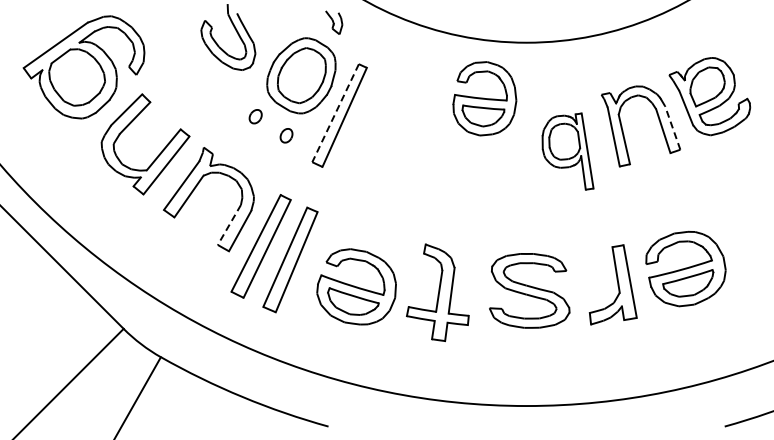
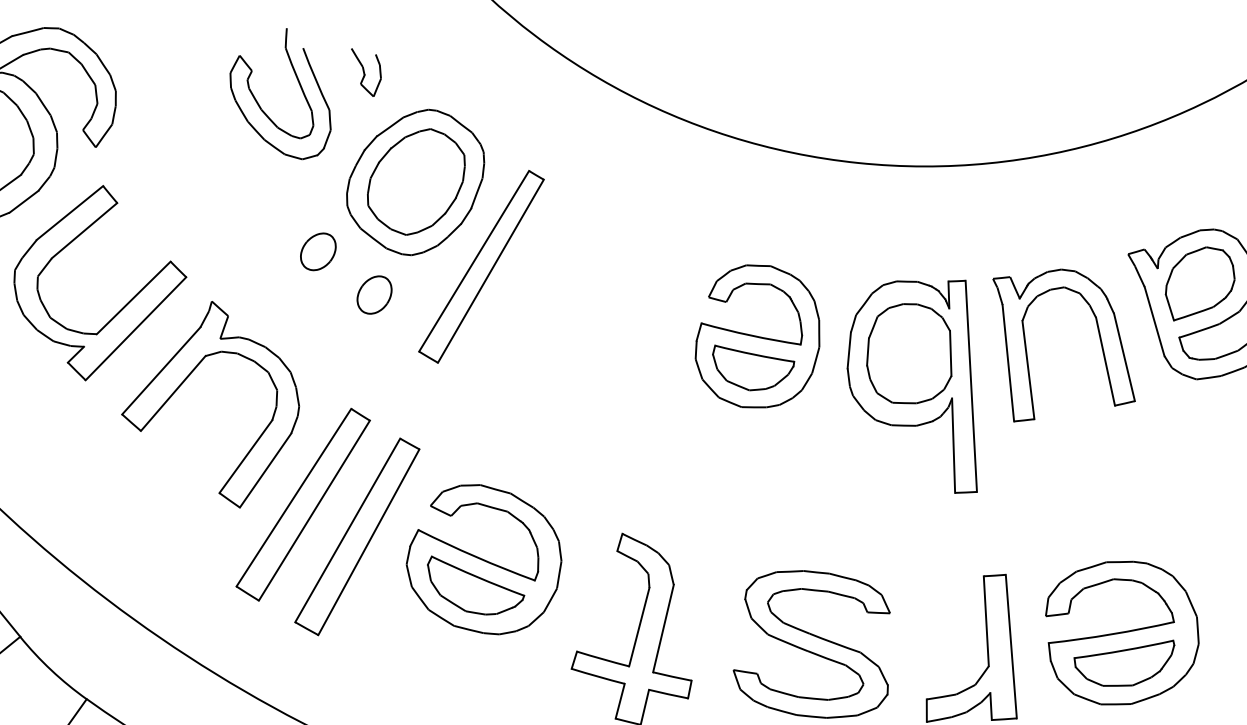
part: (334, 22) -> (366, 72), moved
part: (484, 98) -> (757, 336), moved
line: (335, 113) -> (473, 261), dashed -> solid
part: (255, 116) -> (318, 251), size x1.43
line: (672, 127) -> (1124, 356), dashed -> solid
part: (286, 135) -> (374, 294), size x1.43
part: (567, 151) -> (915, 381), size x1.43
line: (229, 225) -> (246, 457), dashed -> solid
part: (356, 286) -> (484, 558), moved

